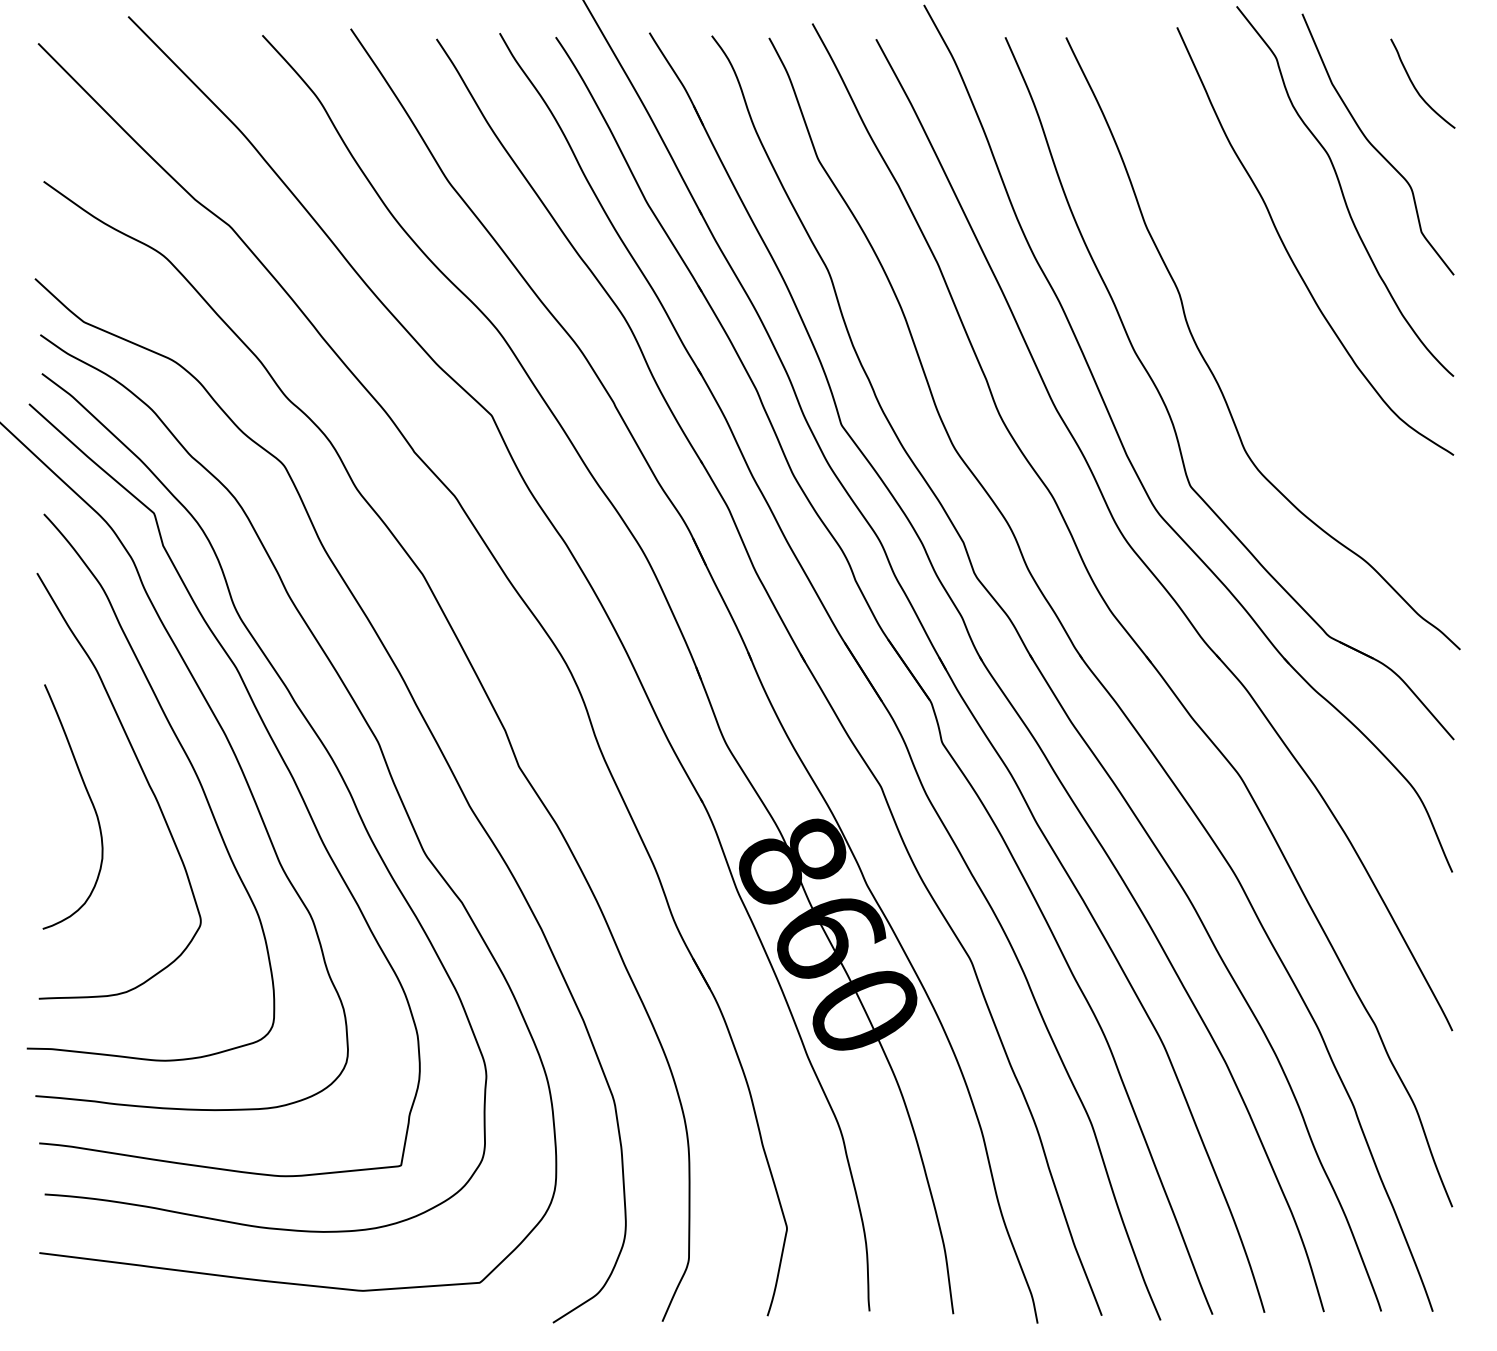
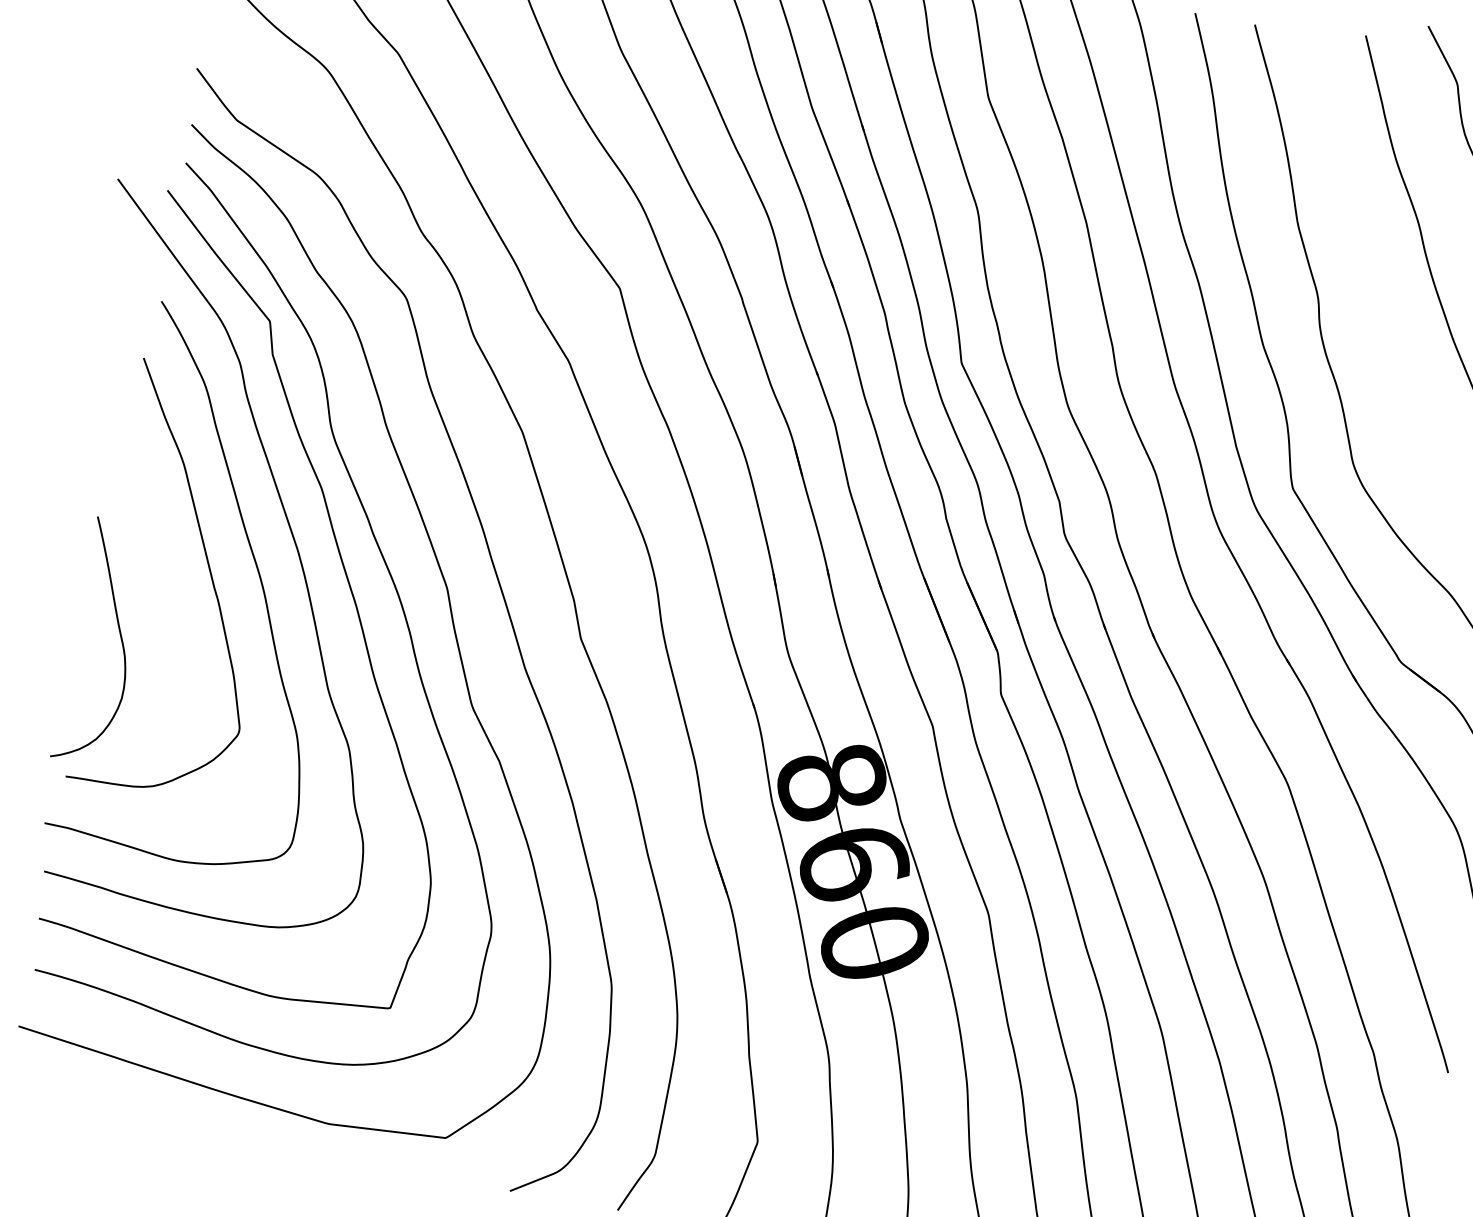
curve: (89, 799) -> (120, 637), moved

